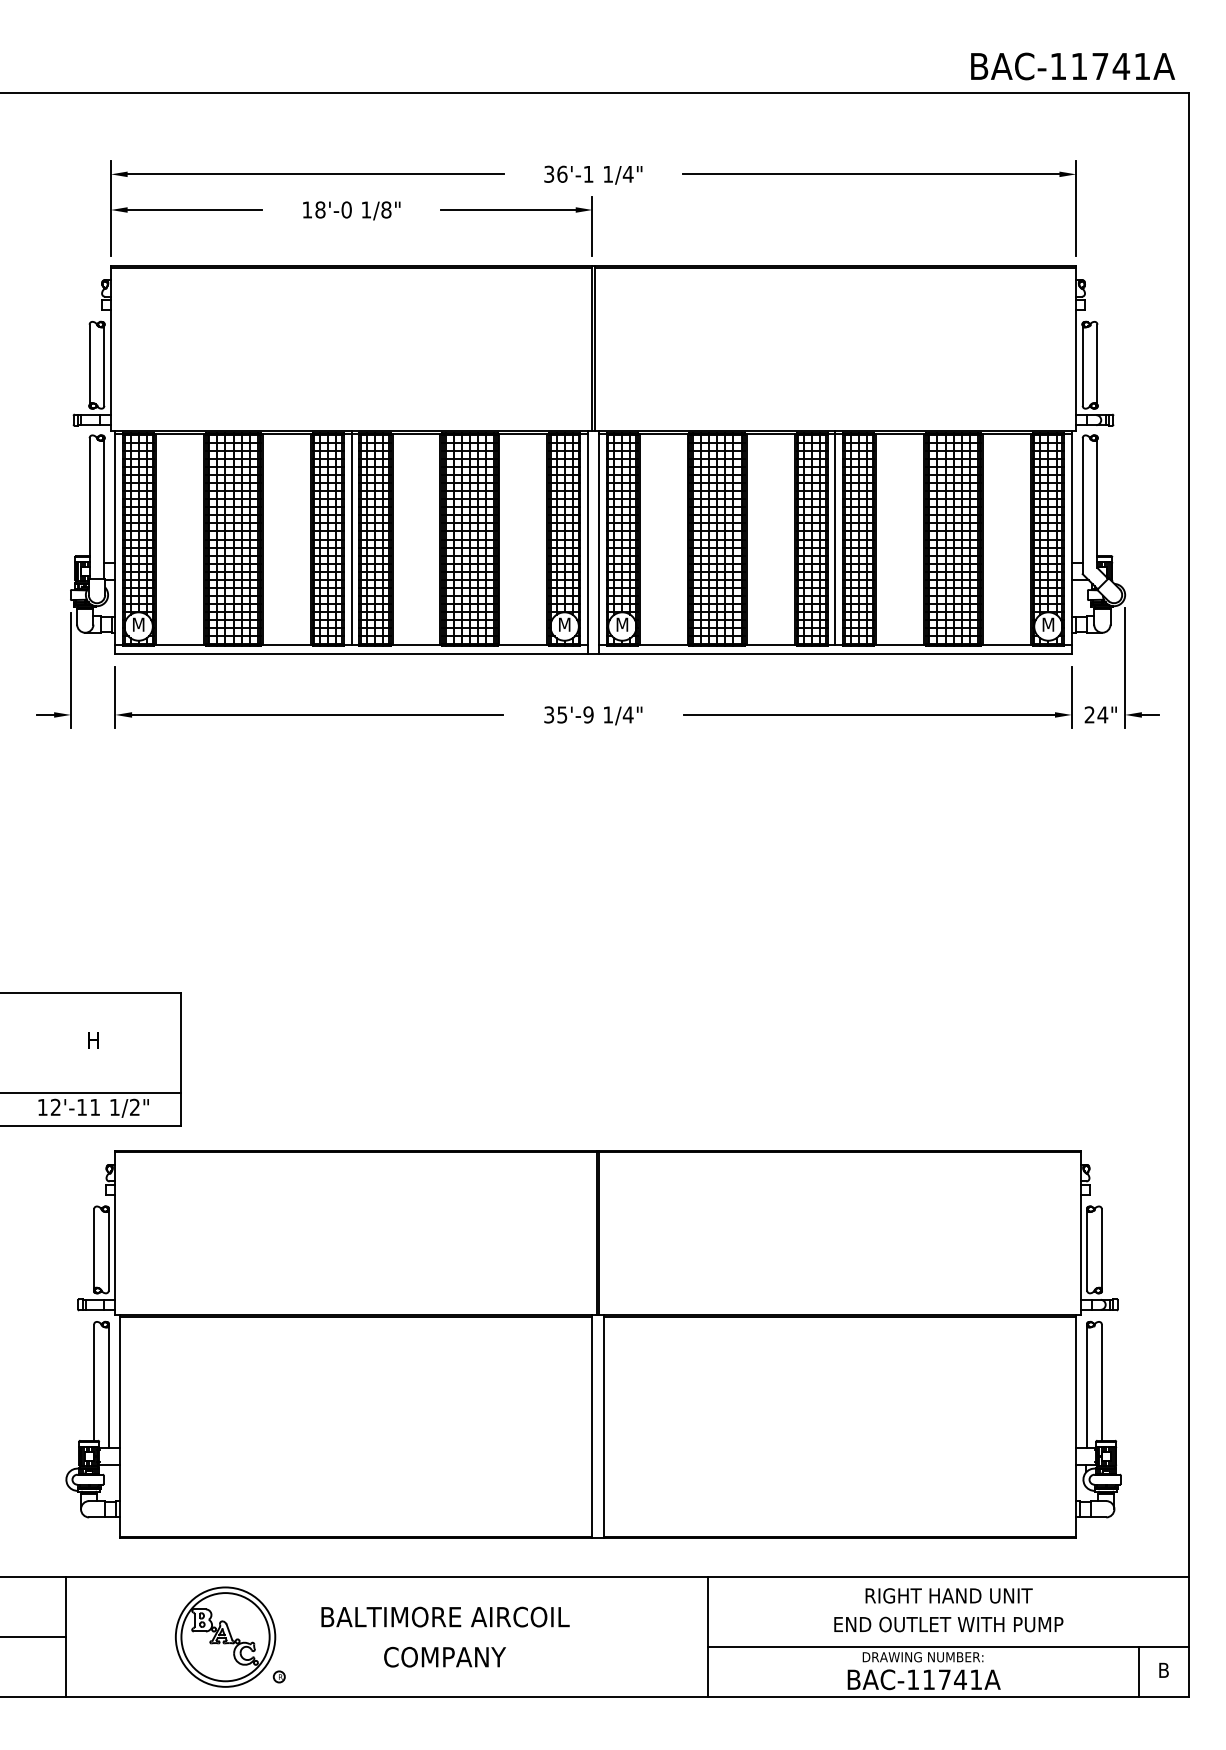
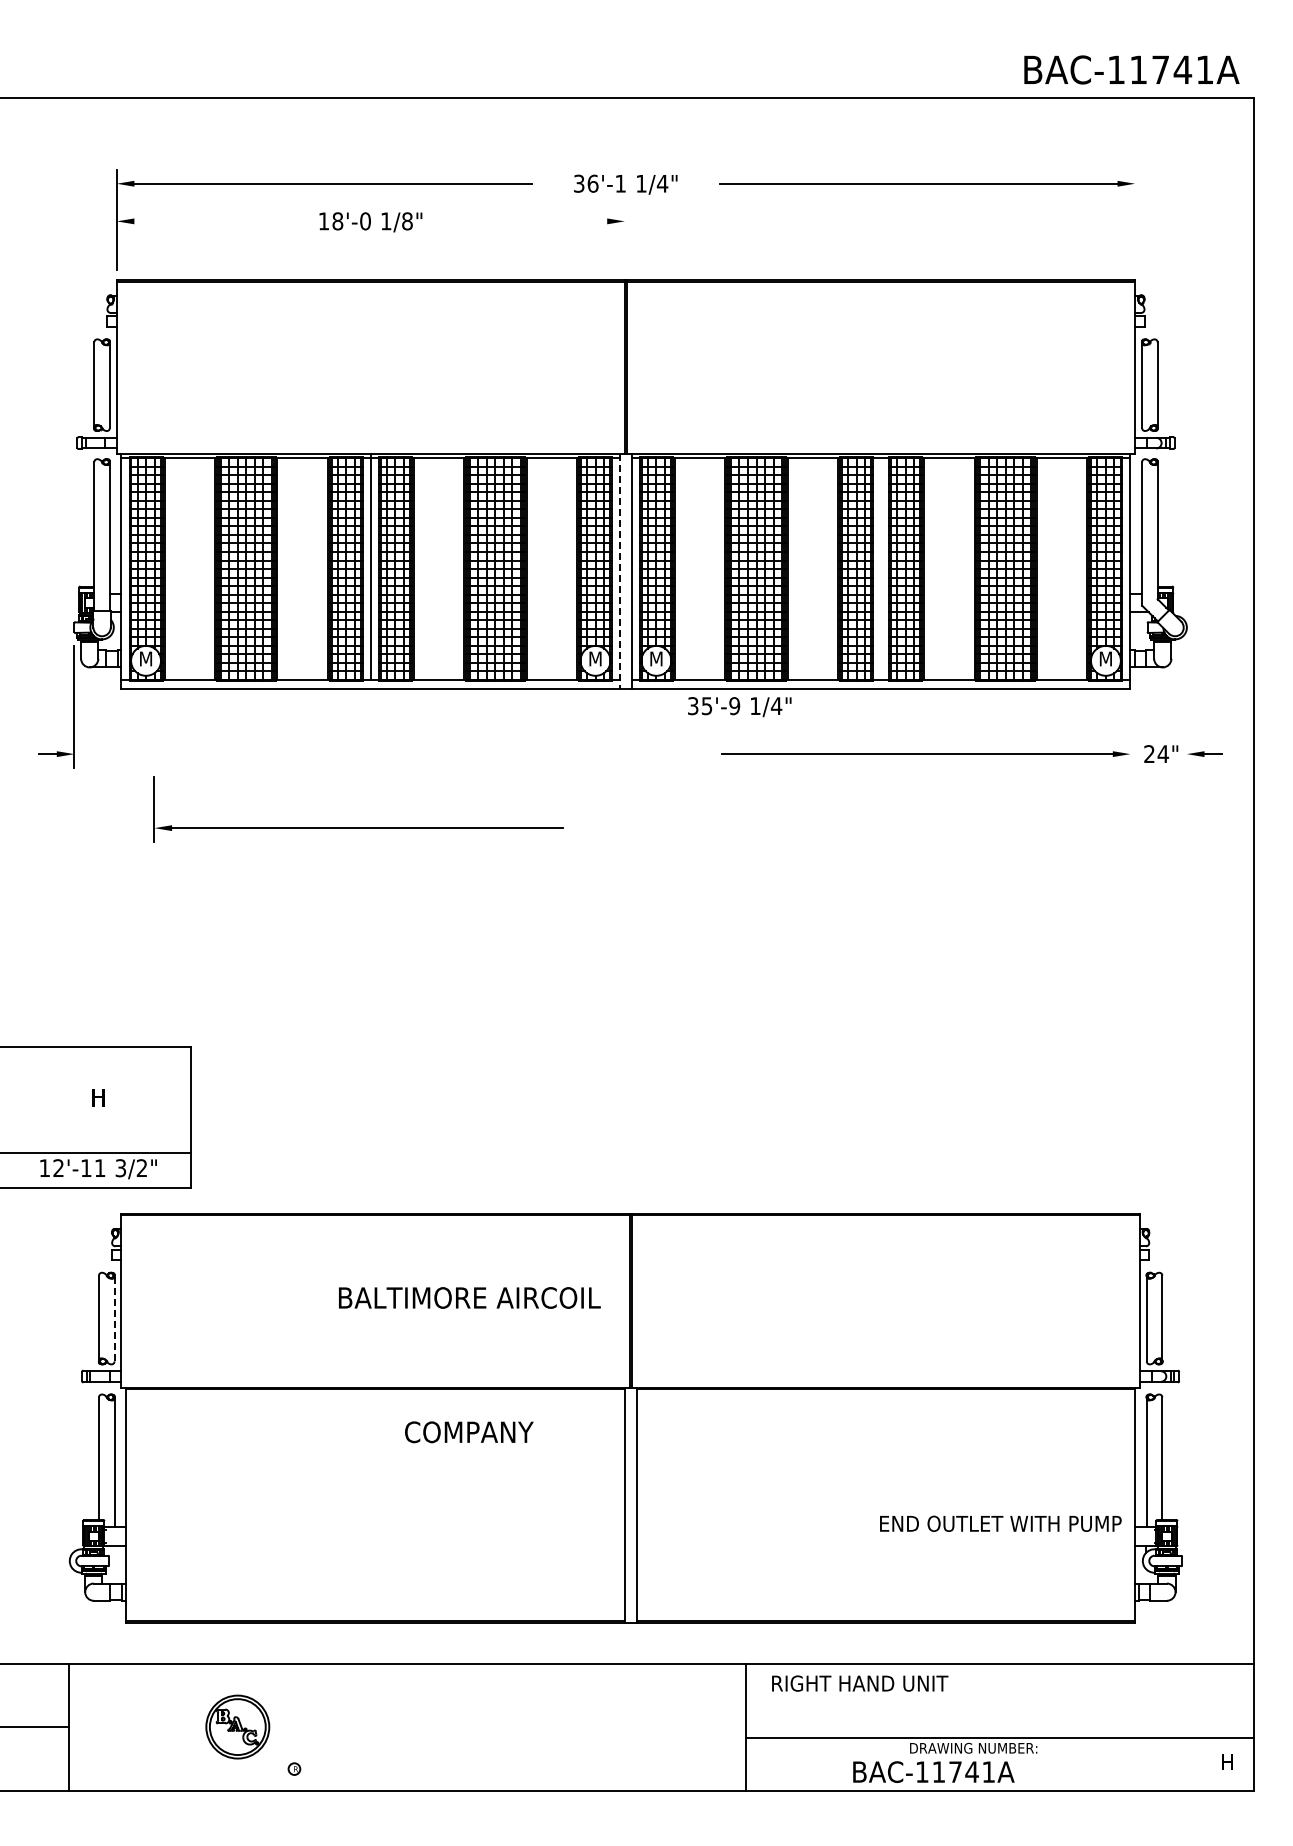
line: (1076, 208) -> (1135, 219), removed
line: (195, 210) -> (205, 221), removed
line: (507, 210) -> (535, 221), removed
line: (592, 226) -> (624, 238), removed
line: (835, 537) -> (881, 566), removed
line: (588, 541) -> (620, 571), solid -> dashed
line: (1124, 667) -> (1186, 704), removed
line: (1071, 697) -> (1130, 735), removed
part: (308, 714) -> (358, 827), moved
text: (593, 716) -> (739, 707), moved
text: (114, 1107) -> (120, 1168), 1/2" -> 3/2"
line: (108, 1249) -> (114, 1318), solid -> dashed
text: (949, 1595) -> (860, 1683), moved
text: (445, 1616) -> (469, 1297), moved
text: (948, 1624) -> (1000, 1523), moved
part: (225, 1636) -> (237, 1726), size x0.6
text: (445, 1657) -> (469, 1432), moved
text: (1163, 1670) -> (1227, 1762), B -> H
line: (1139, 1671) -> (1201, 1763), removed
text: (923, 1679) -> (933, 1771), moved

